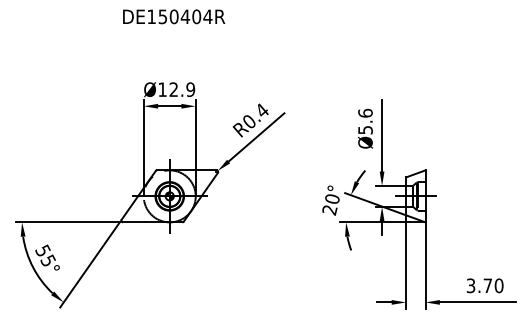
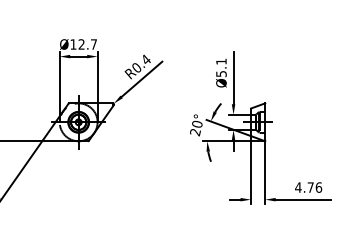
text: (190, 89) -> (93, 44), Ø12.9 -> Ø12.7
text: (365, 112) -> (221, 61), Ø5.6 -> Ø5.1
text: (484, 285) -> (308, 187), 3.70 -> 4.76

